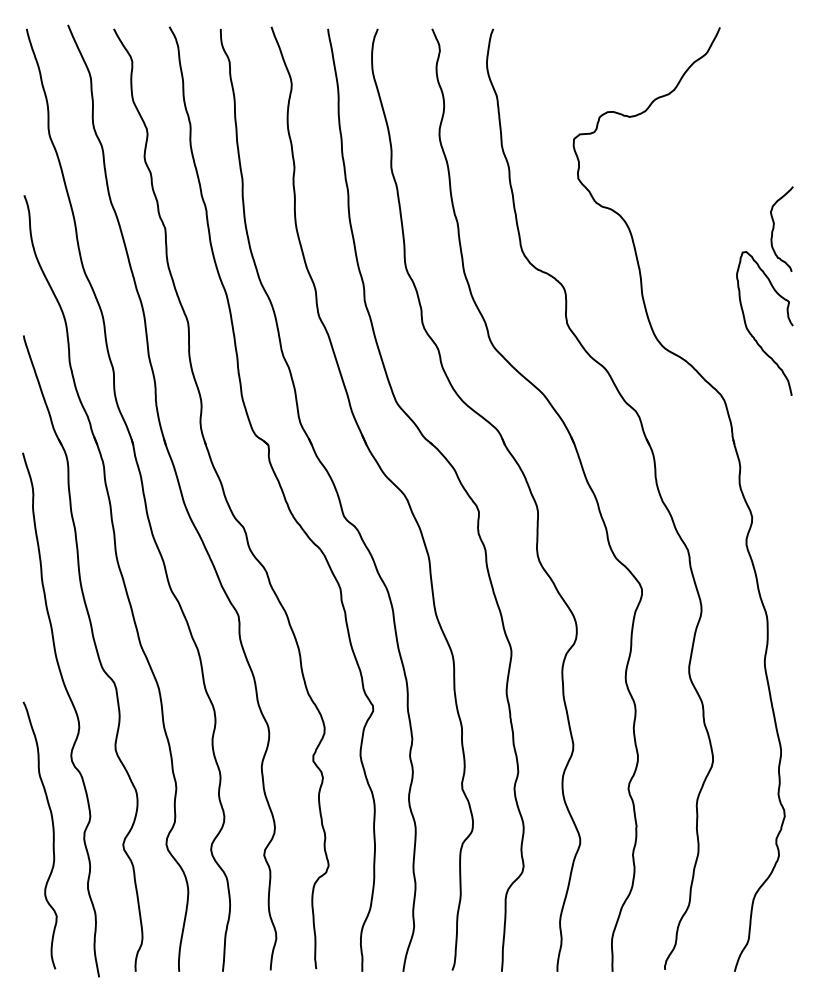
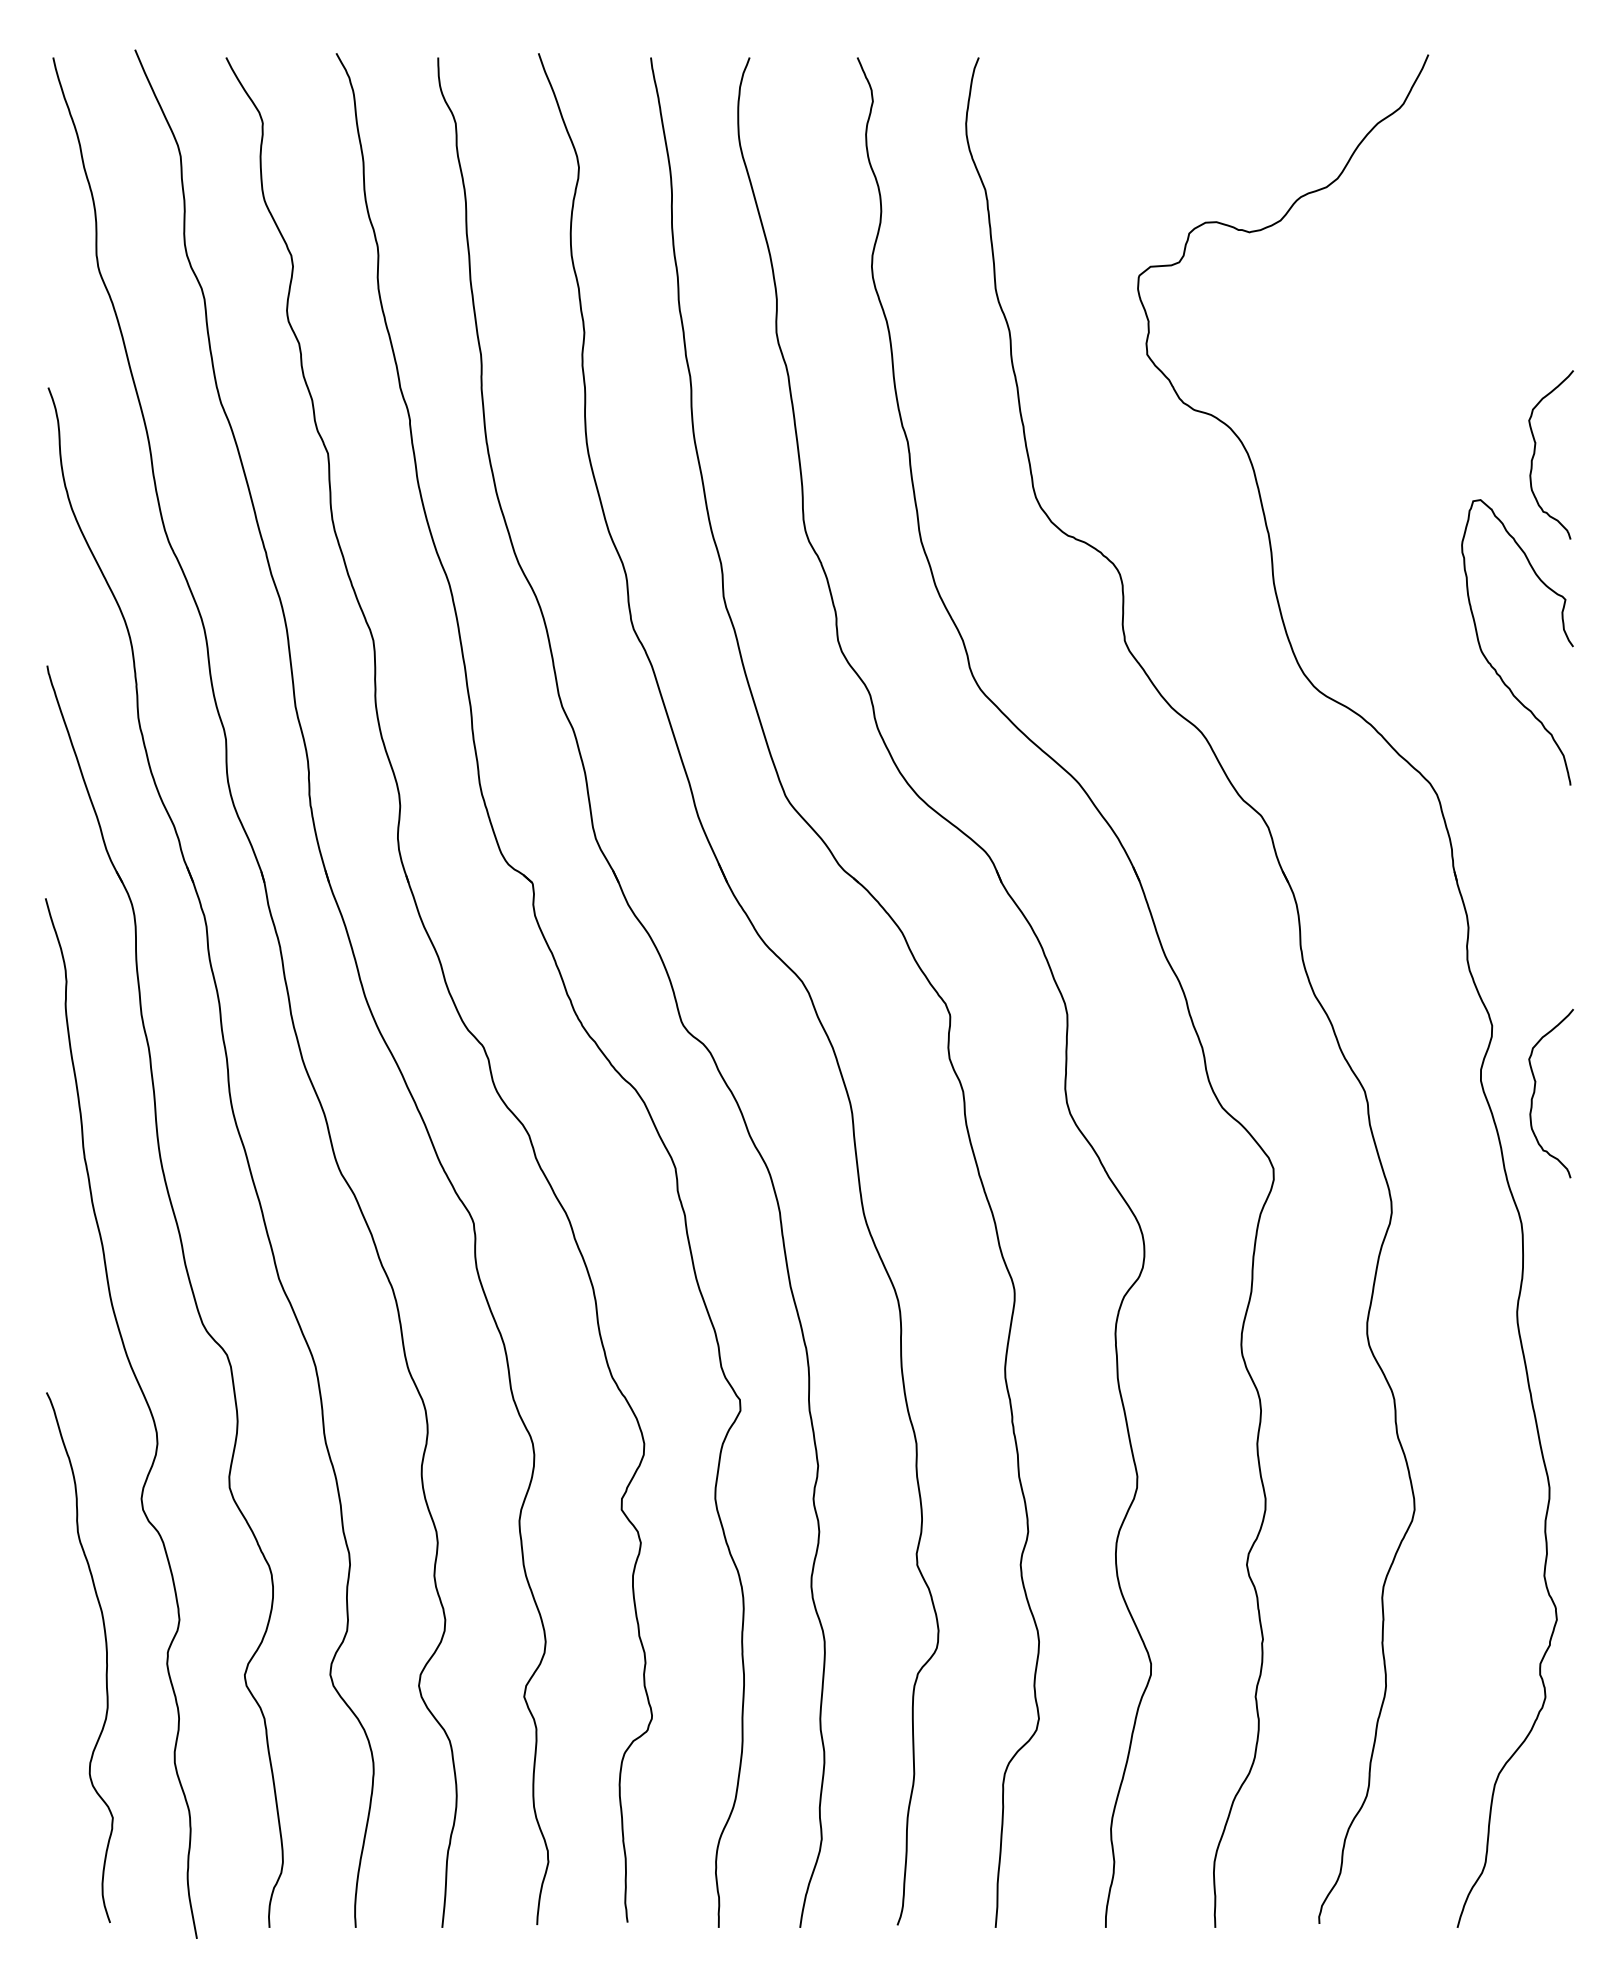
curve: (774, 550) -> (1536, 1092), added

